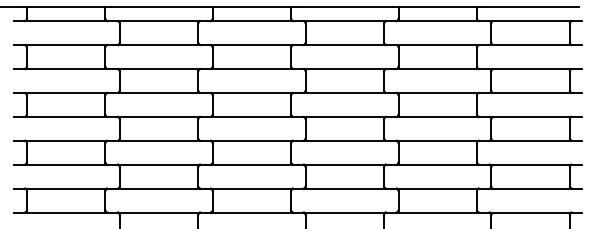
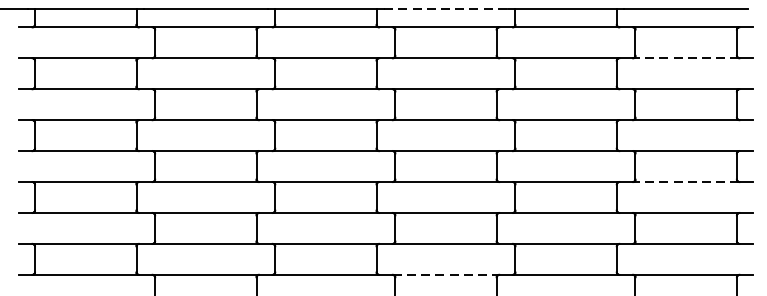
line: (344, 6) -> (445, 8), solid -> dashed
line: (530, 45) -> (685, 58), solid -> dashed
line: (530, 140) -> (685, 181), solid -> dashed
line: (345, 212) -> (446, 274), solid -> dashed

